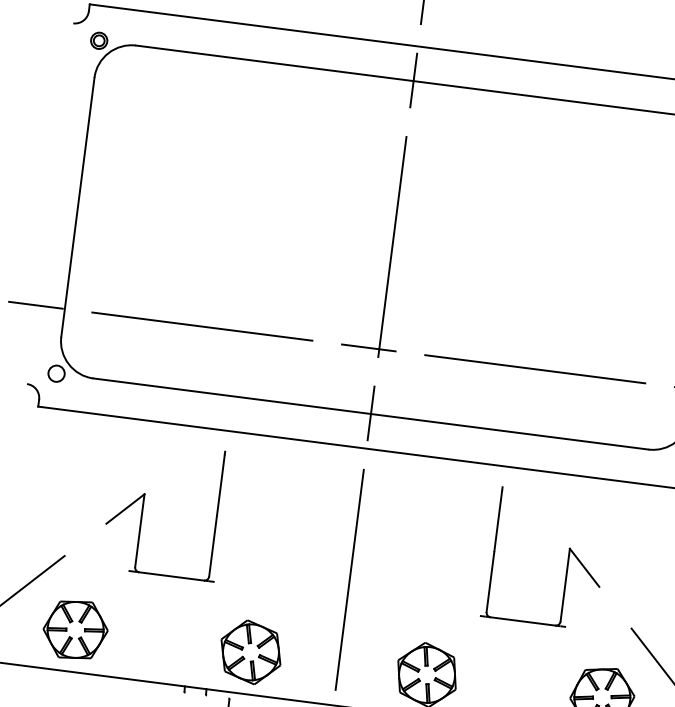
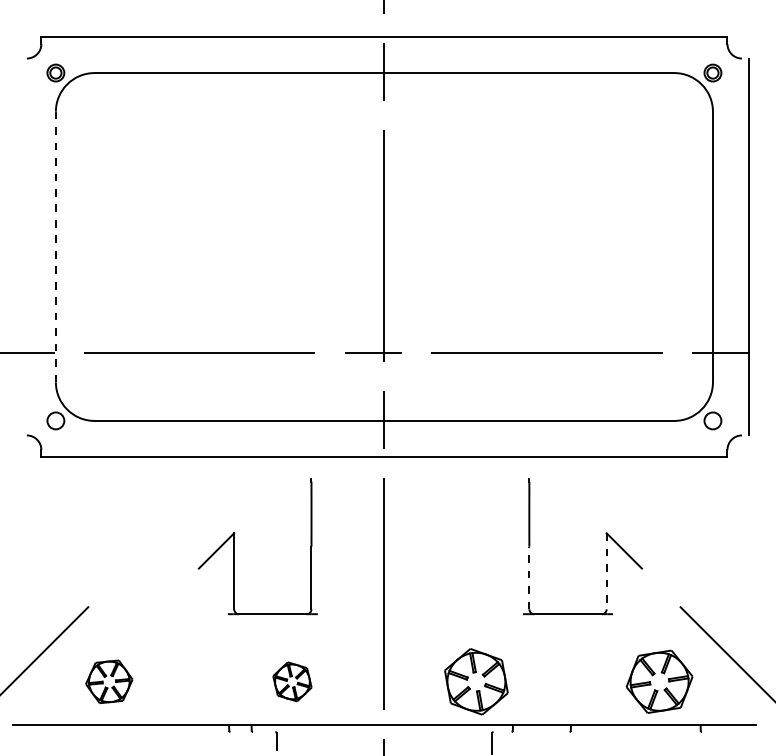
line: (77, 206) -> (55, 246), solid -> dashed
part: (143, 506) -> (234, 546), moved
line: (490, 581) -> (529, 577), solid -> dashed
line: (565, 585) -> (606, 571), solid -> dashed
part: (75, 629) -> (109, 681), size x0.7
part: (251, 652) -> (292, 681), size x0.6

